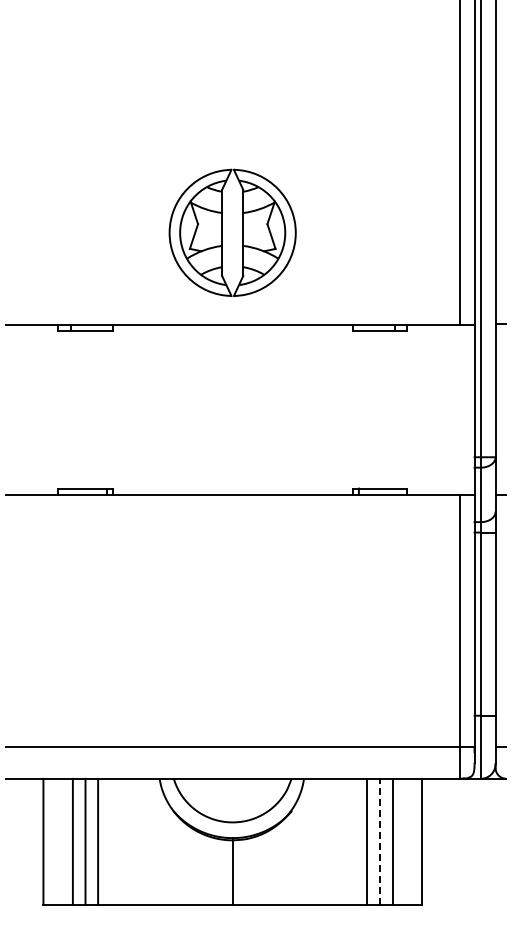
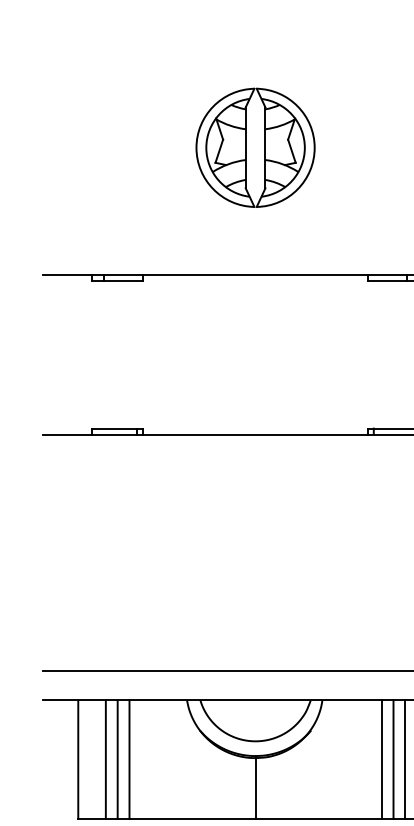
part: (232, 232) -> (255, 147), moved
line: (379, 841) -> (393, 759), dashed -> solid

